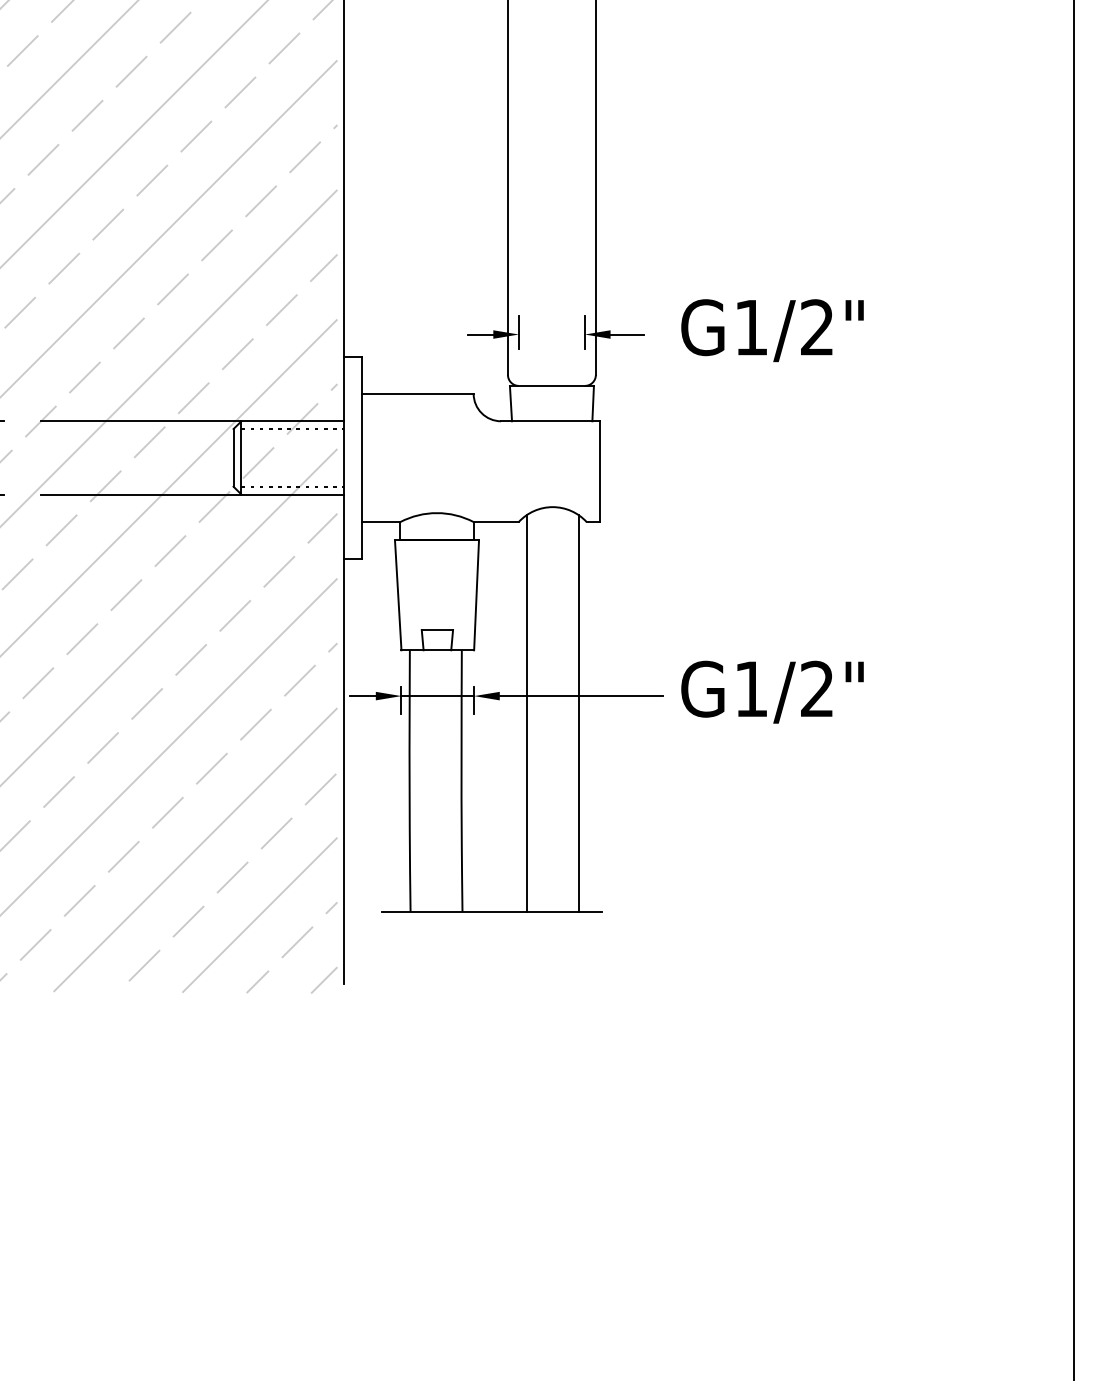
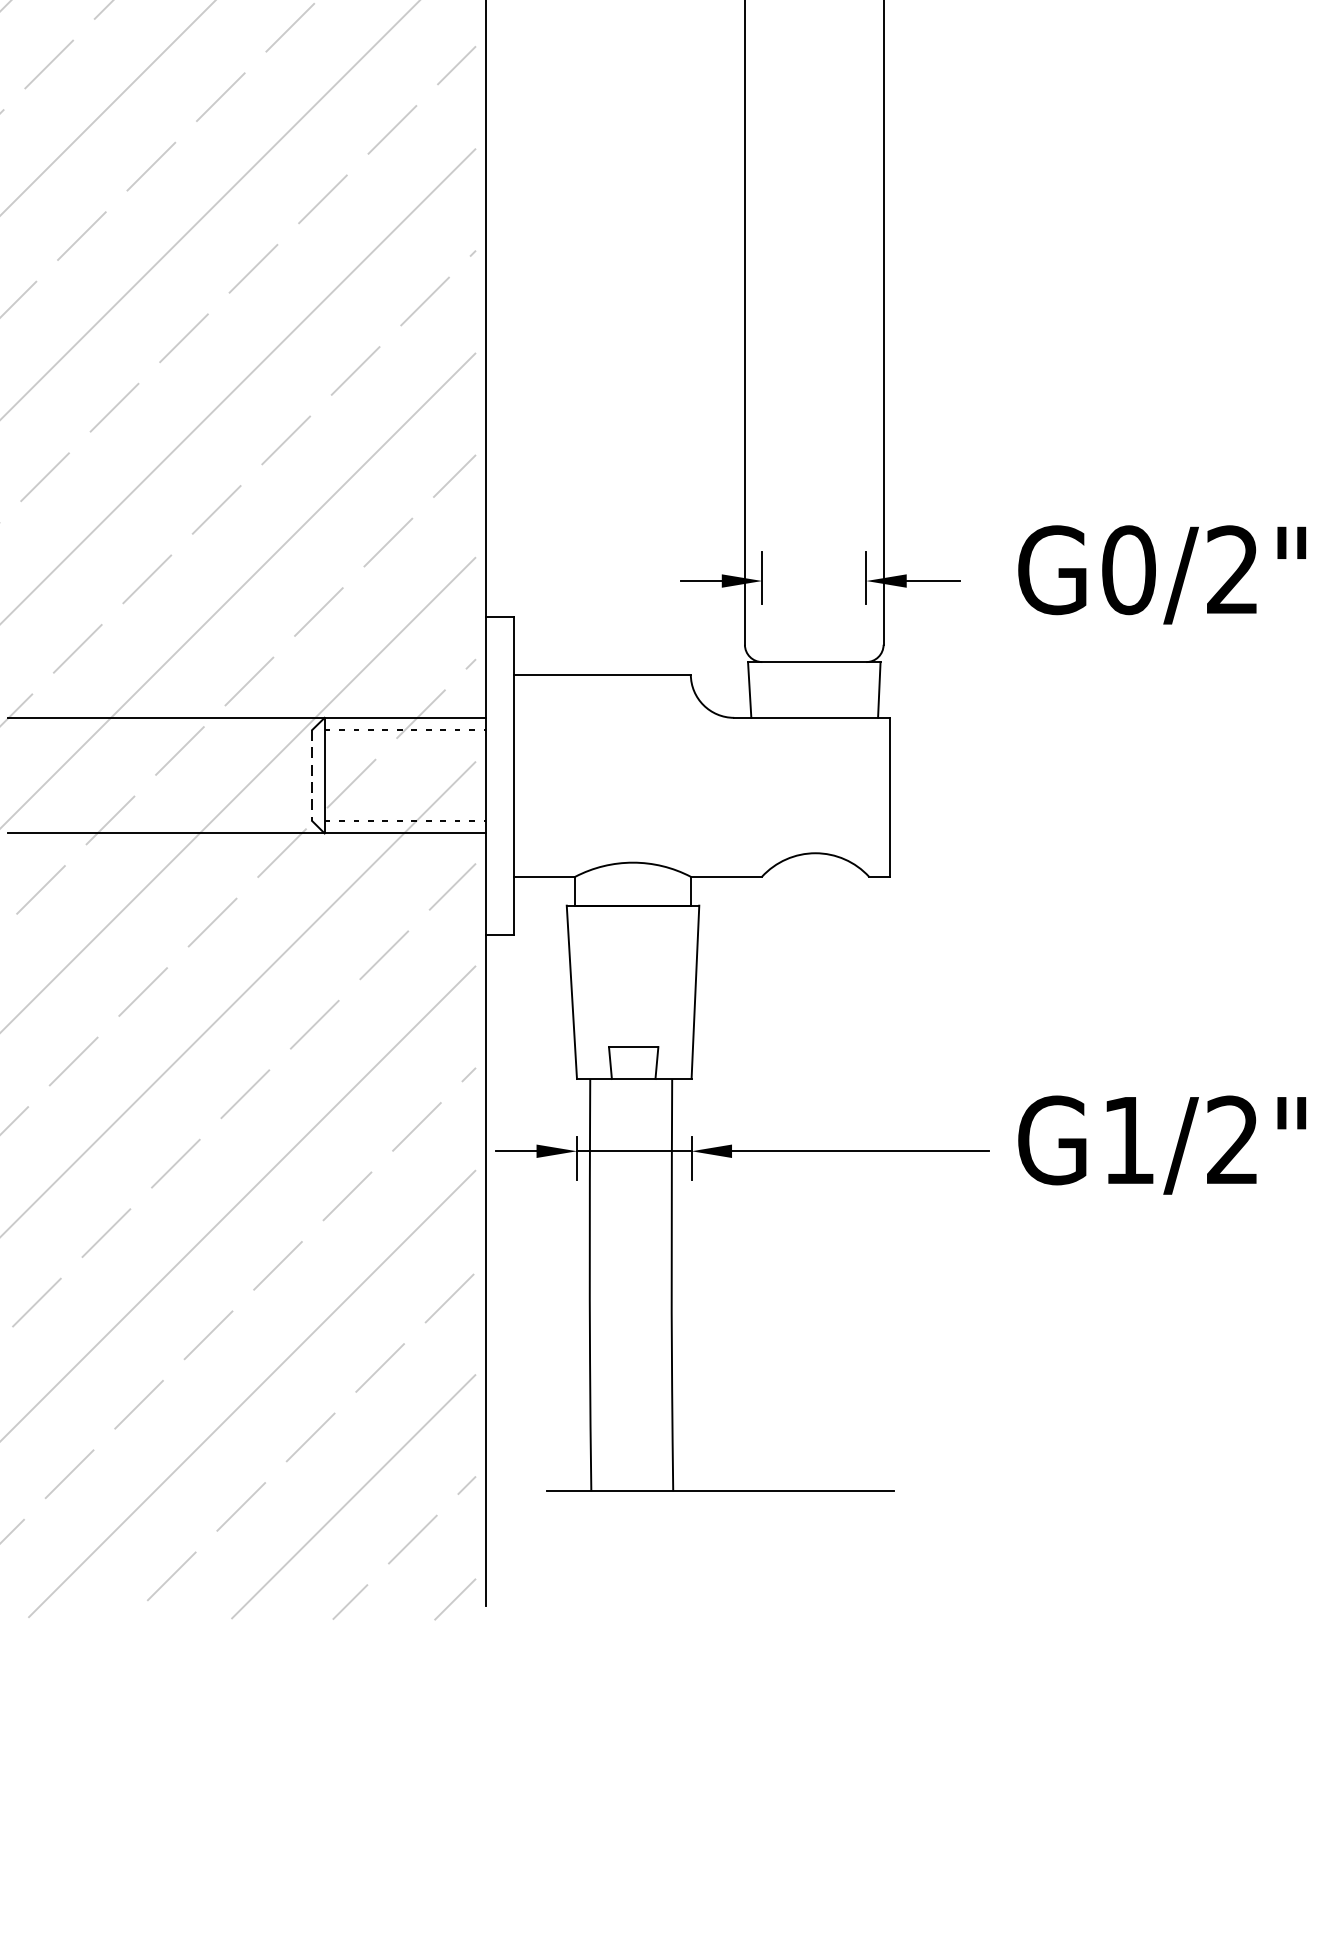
text: (751, 327) -> (1129, 569), G1/2" -> G0/2"
line: (233, 457) -> (312, 774), solid -> dashed
line: (526, 713) -> (774, 1178), removed
line: (578, 713) -> (856, 1178), removed

